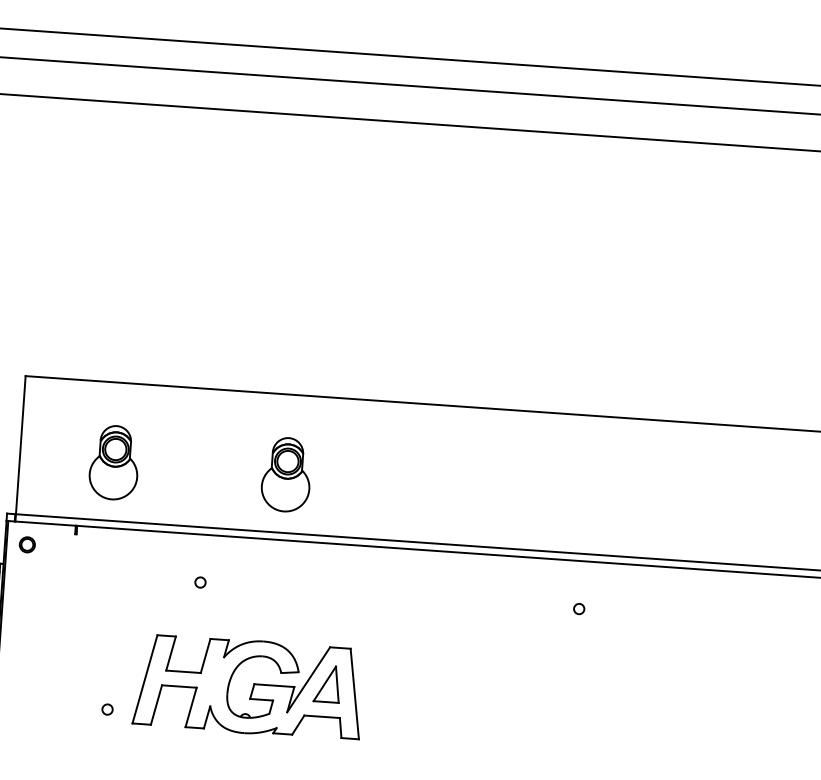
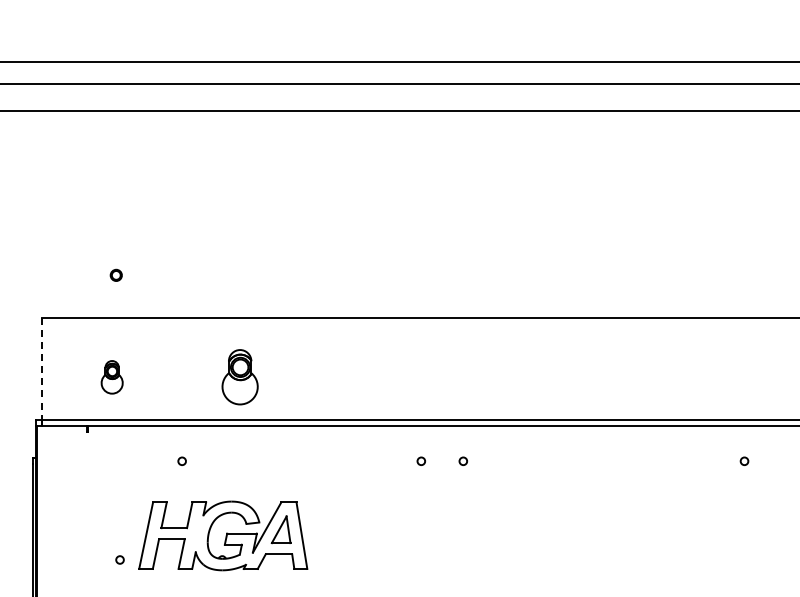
line: (21, 445) -> (42, 369), solid -> dashed
part: (113, 463) -> (111, 377), size x0.6
part: (26, 543) -> (115, 274), moved
circle: (521, 603) -> (420, 460), added

